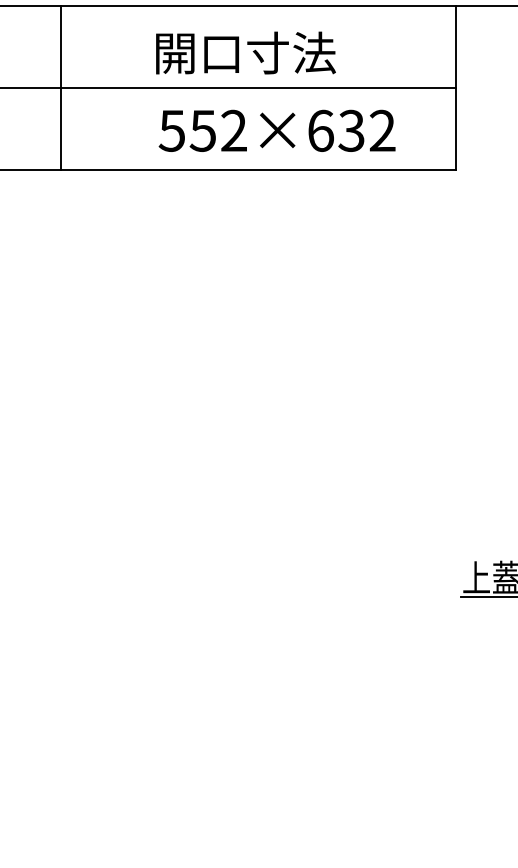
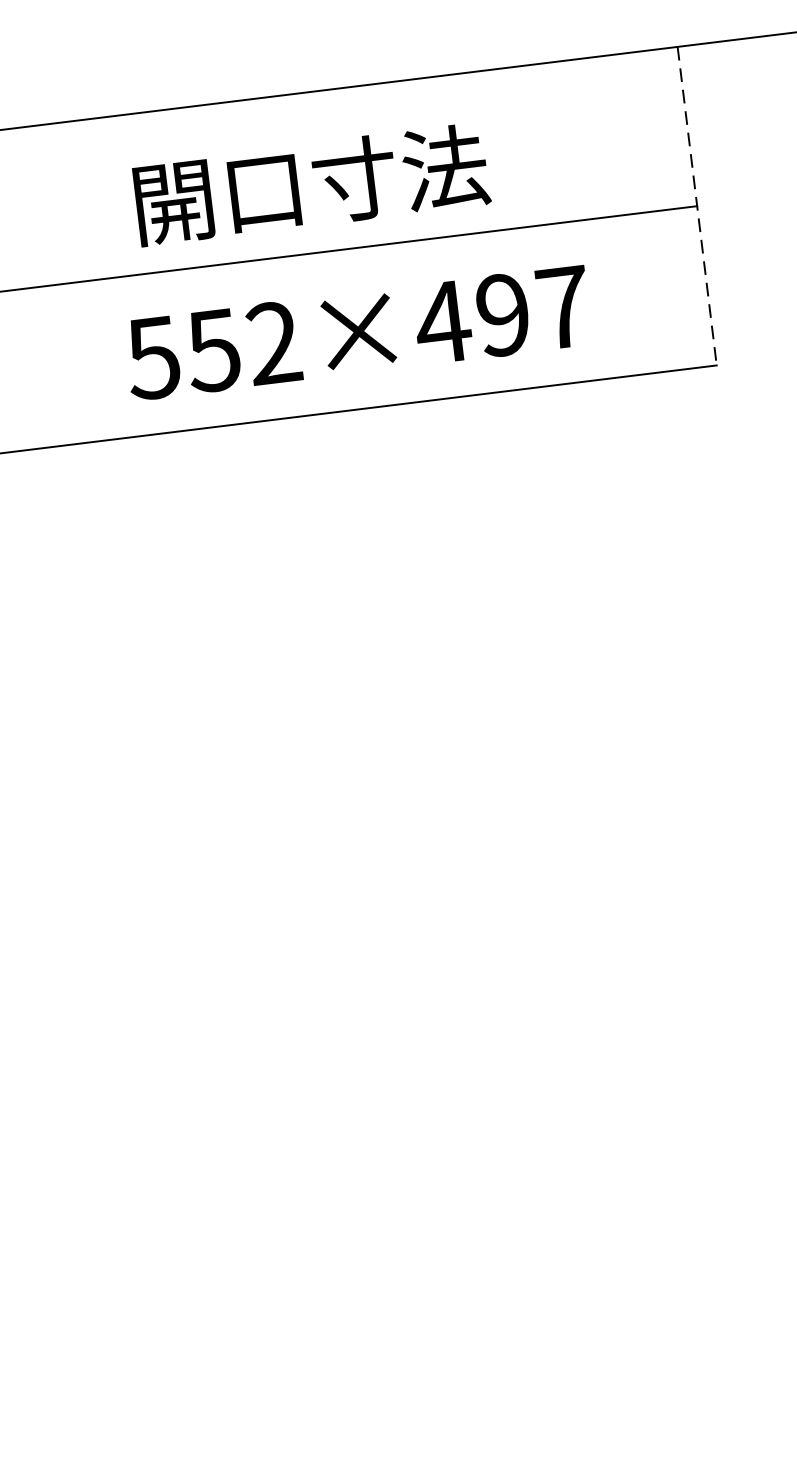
text: (245, 52) -> (310, 183), moved
line: (456, 87) -> (697, 205), solid -> dashed
text: (350, 130) -> (500, 314), 552×632 -> 552×497

